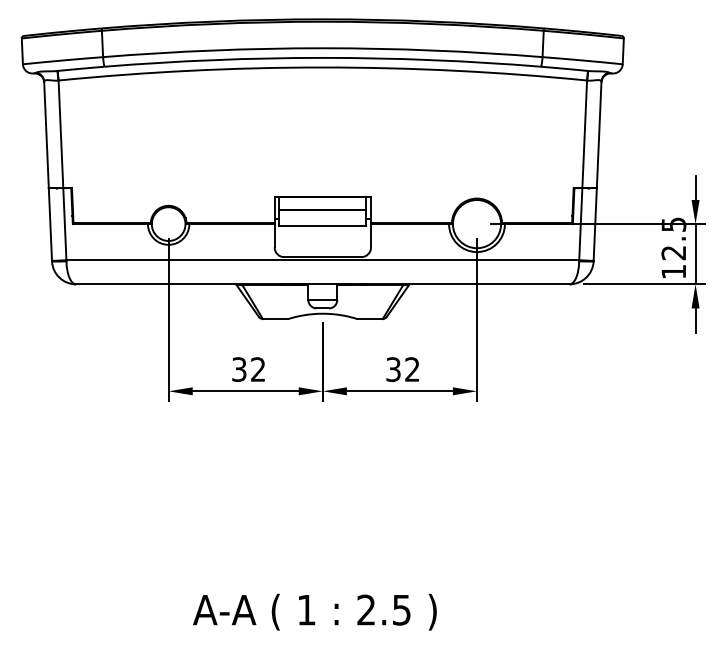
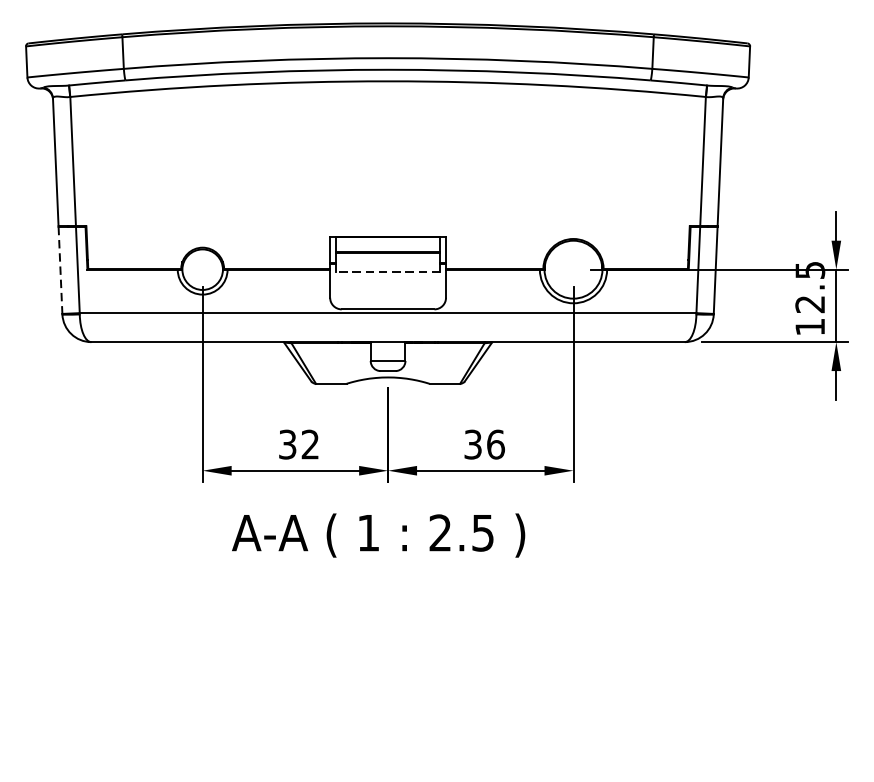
line: (50, 225) -> (60, 271), solid -> dashed
line: (322, 225) -> (387, 271), solid -> dashed
text: (412, 369) -> (495, 444), 32 -> 36
text: (314, 611) -> (378, 534), moved

